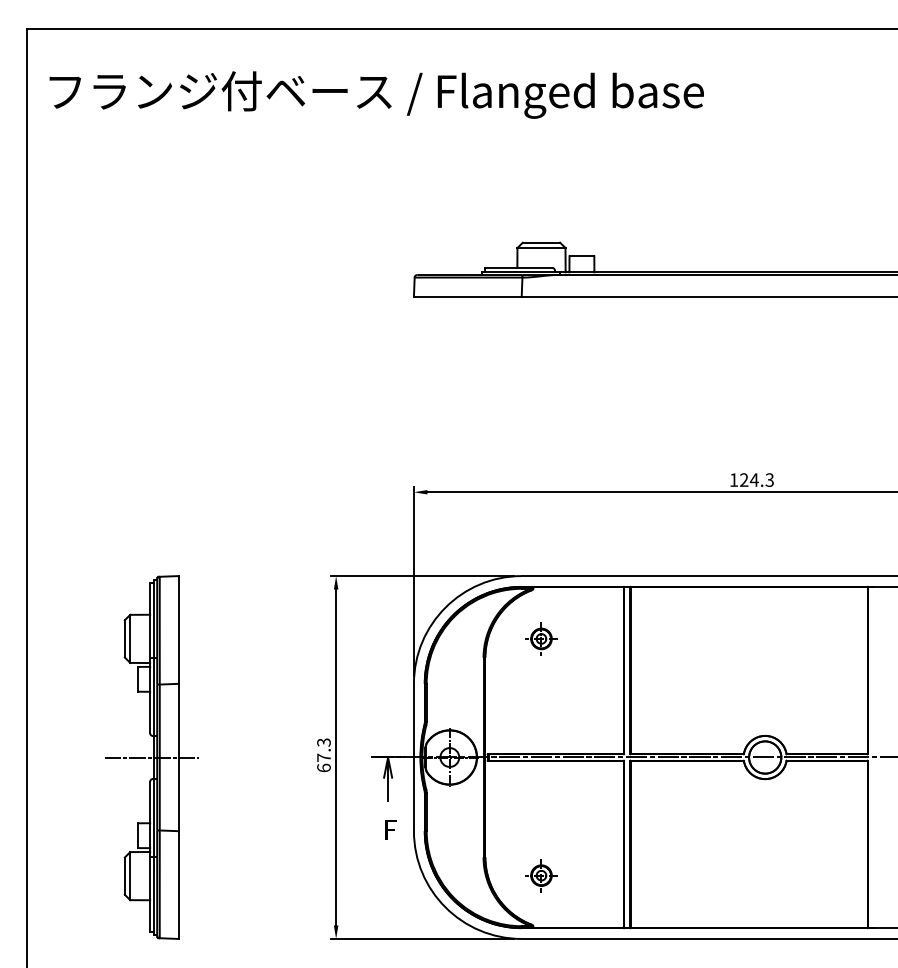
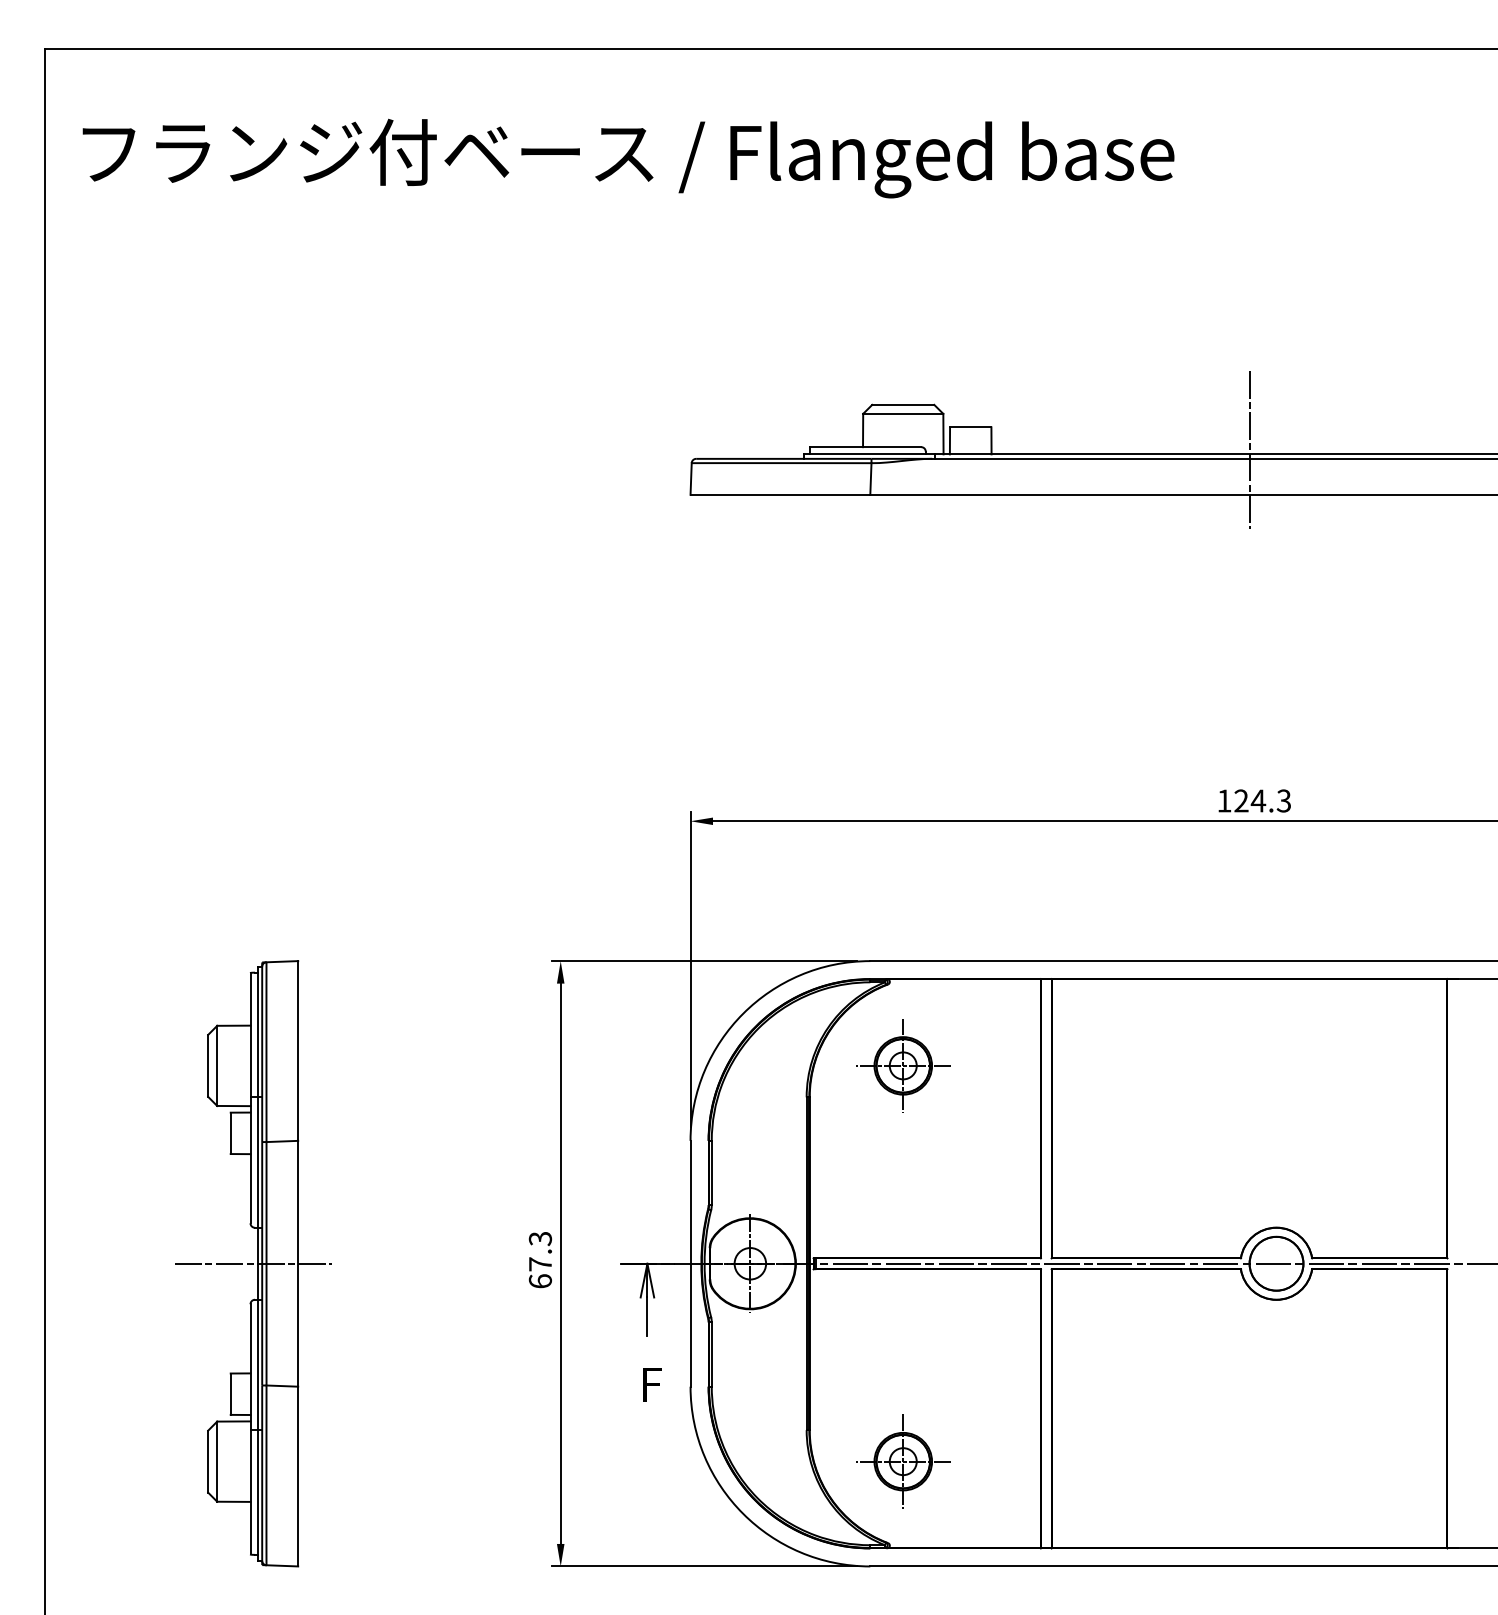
line: (749, 269) -> (1250, 449), added
part: (541, 638) -> (903, 1065), size x1.67
part: (541, 874) -> (903, 1458), size x1.67

